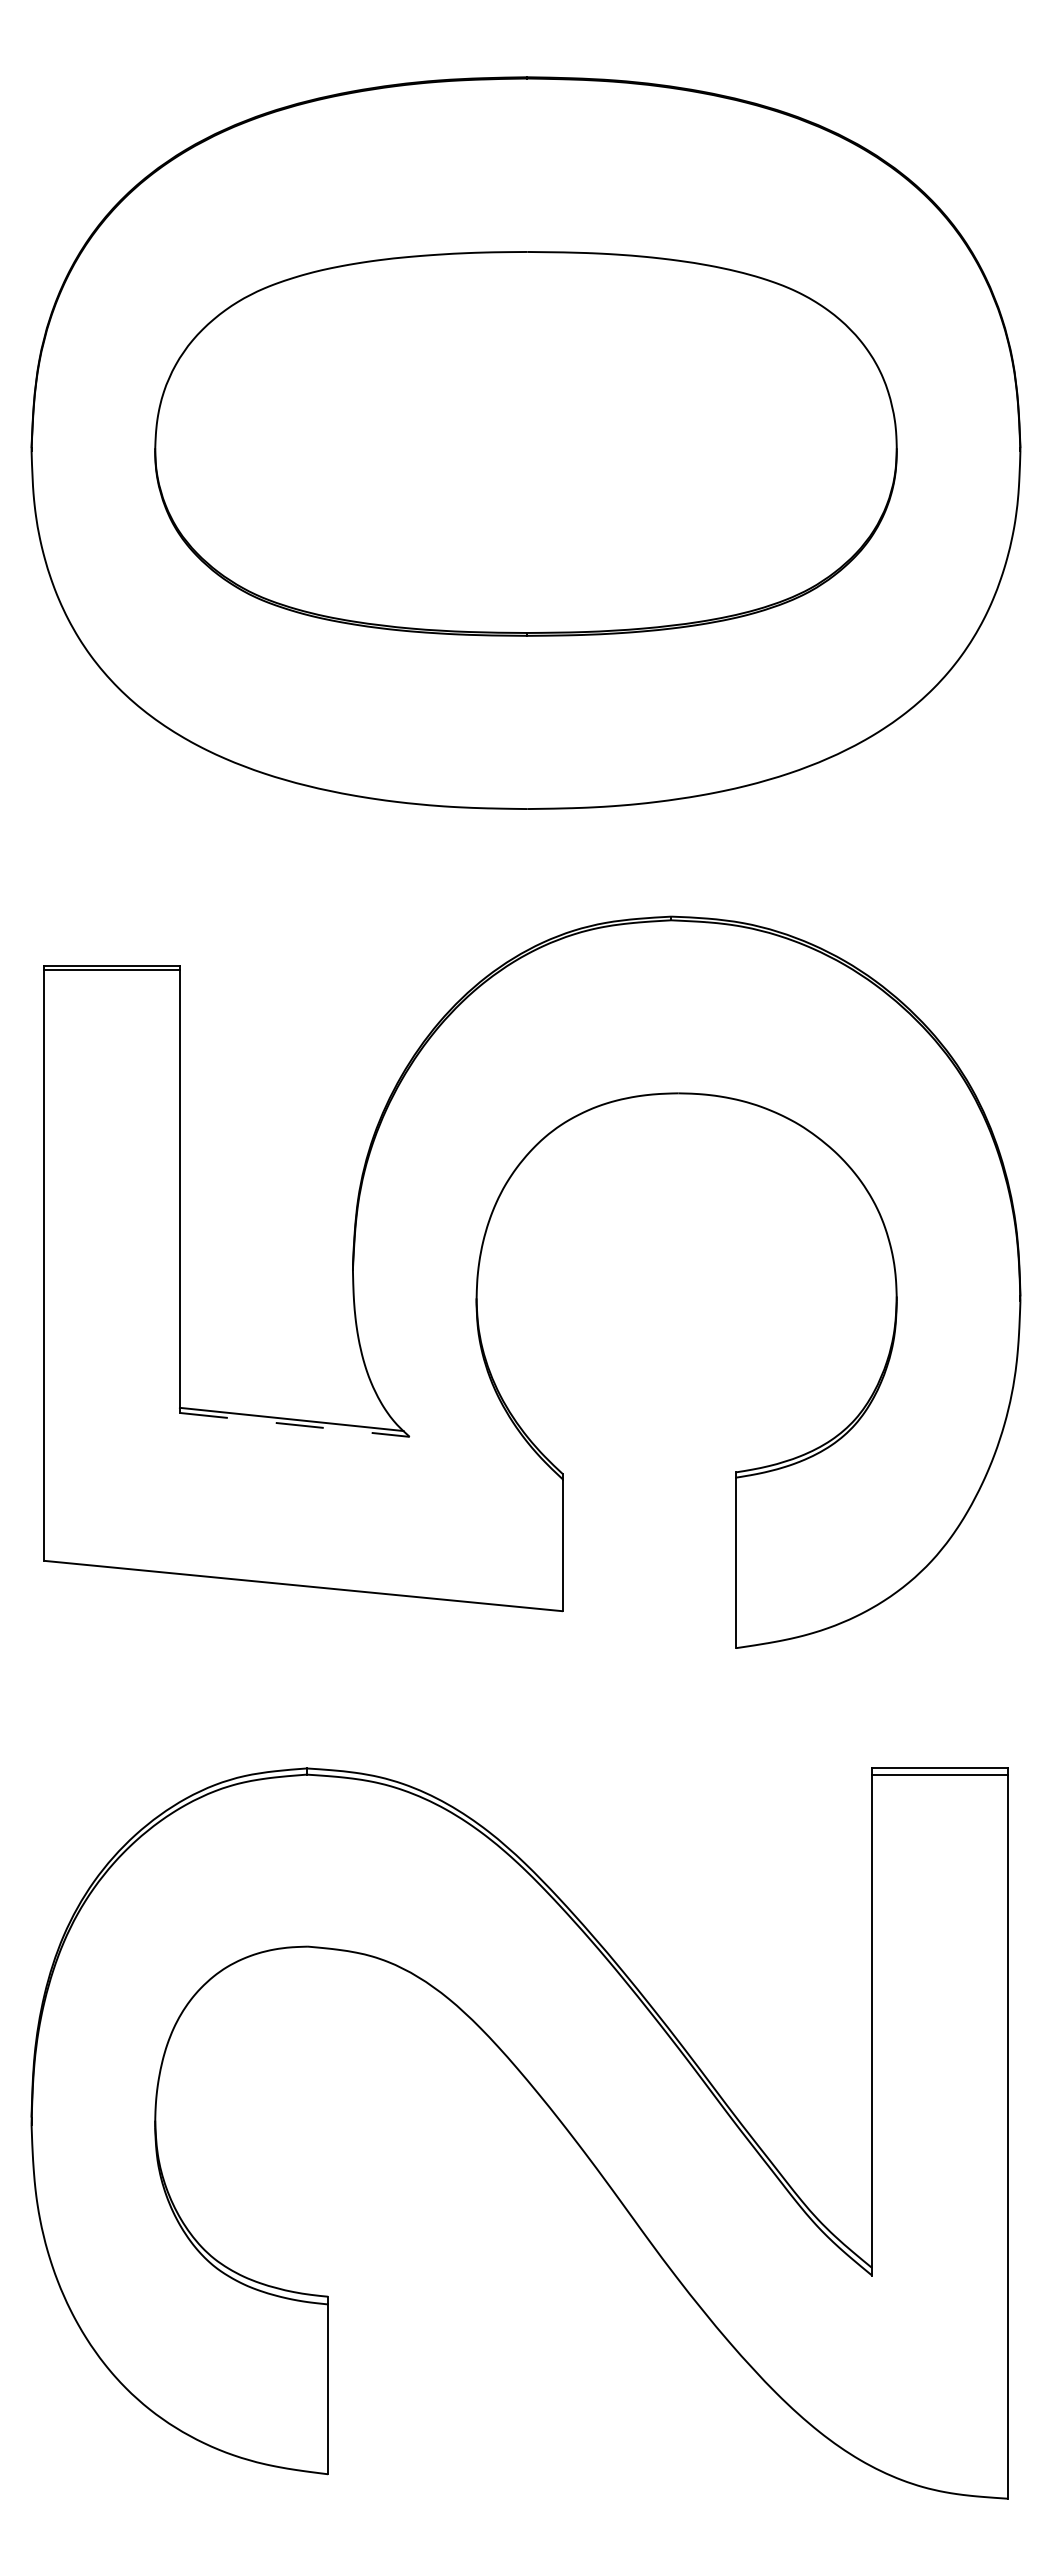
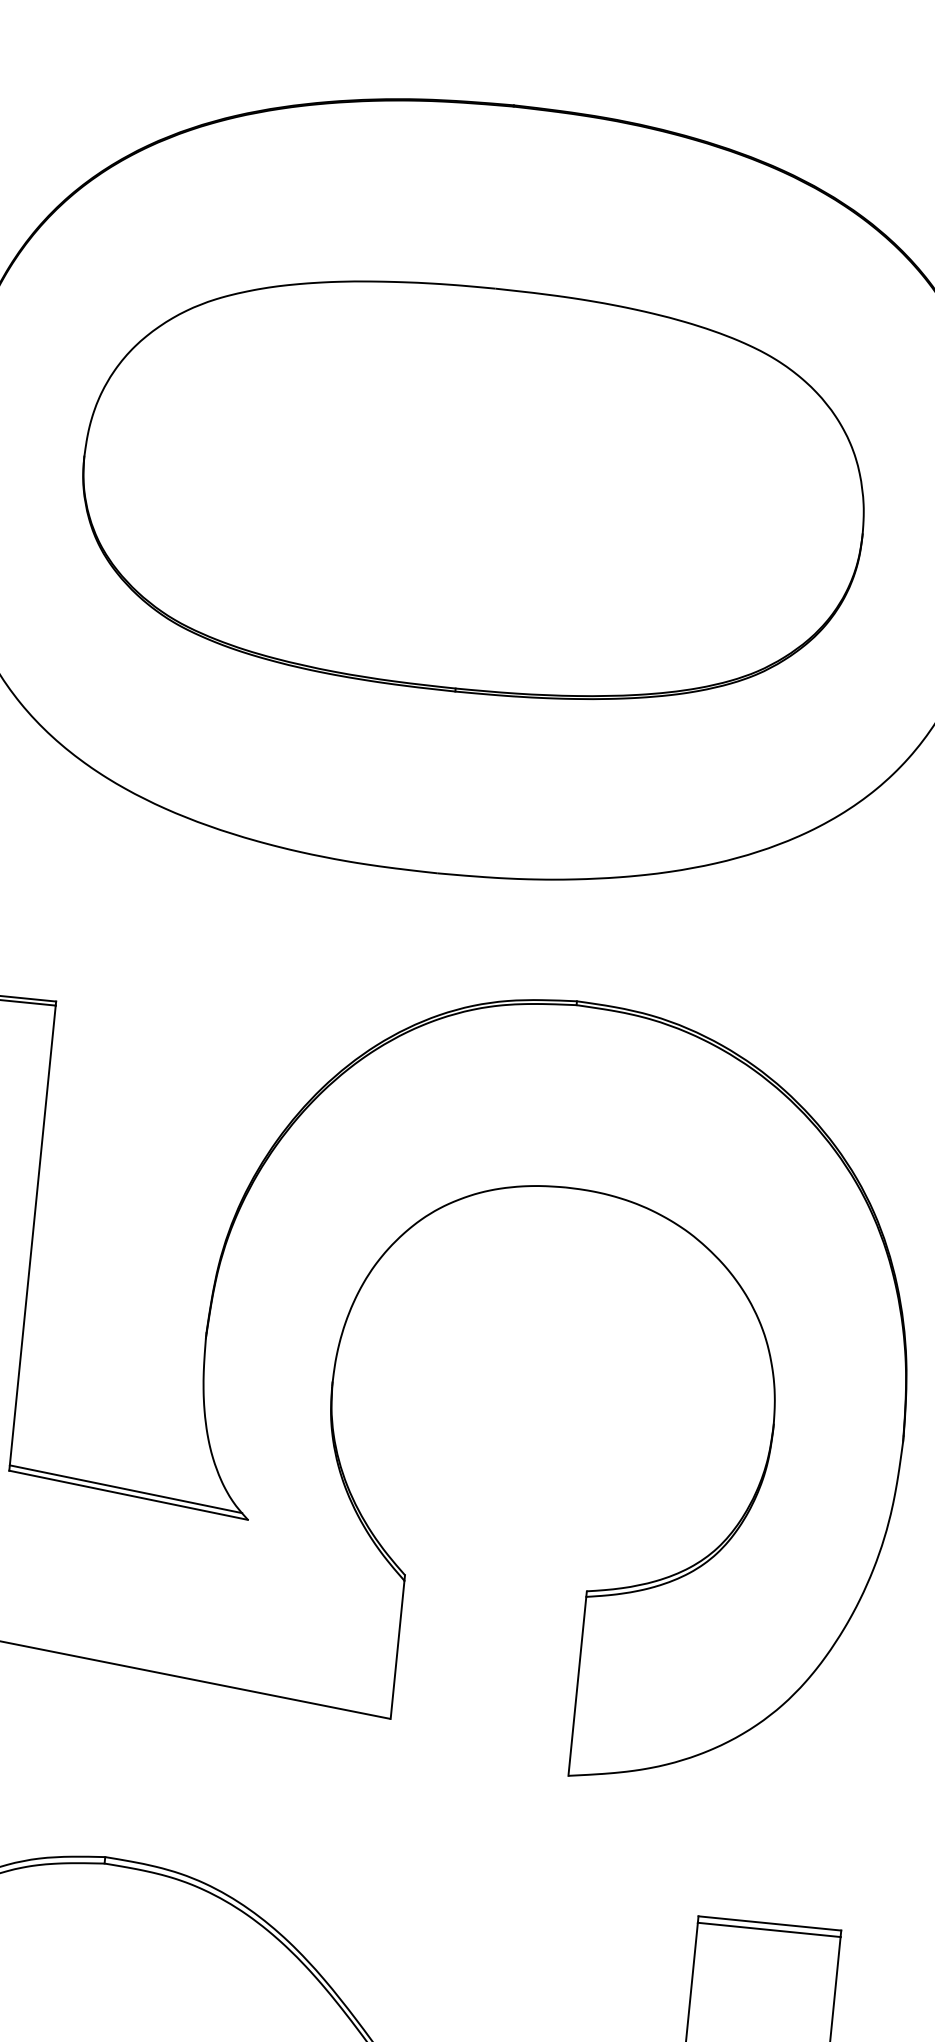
line: (294, 1424) -> (128, 1494), dashed -> solid

